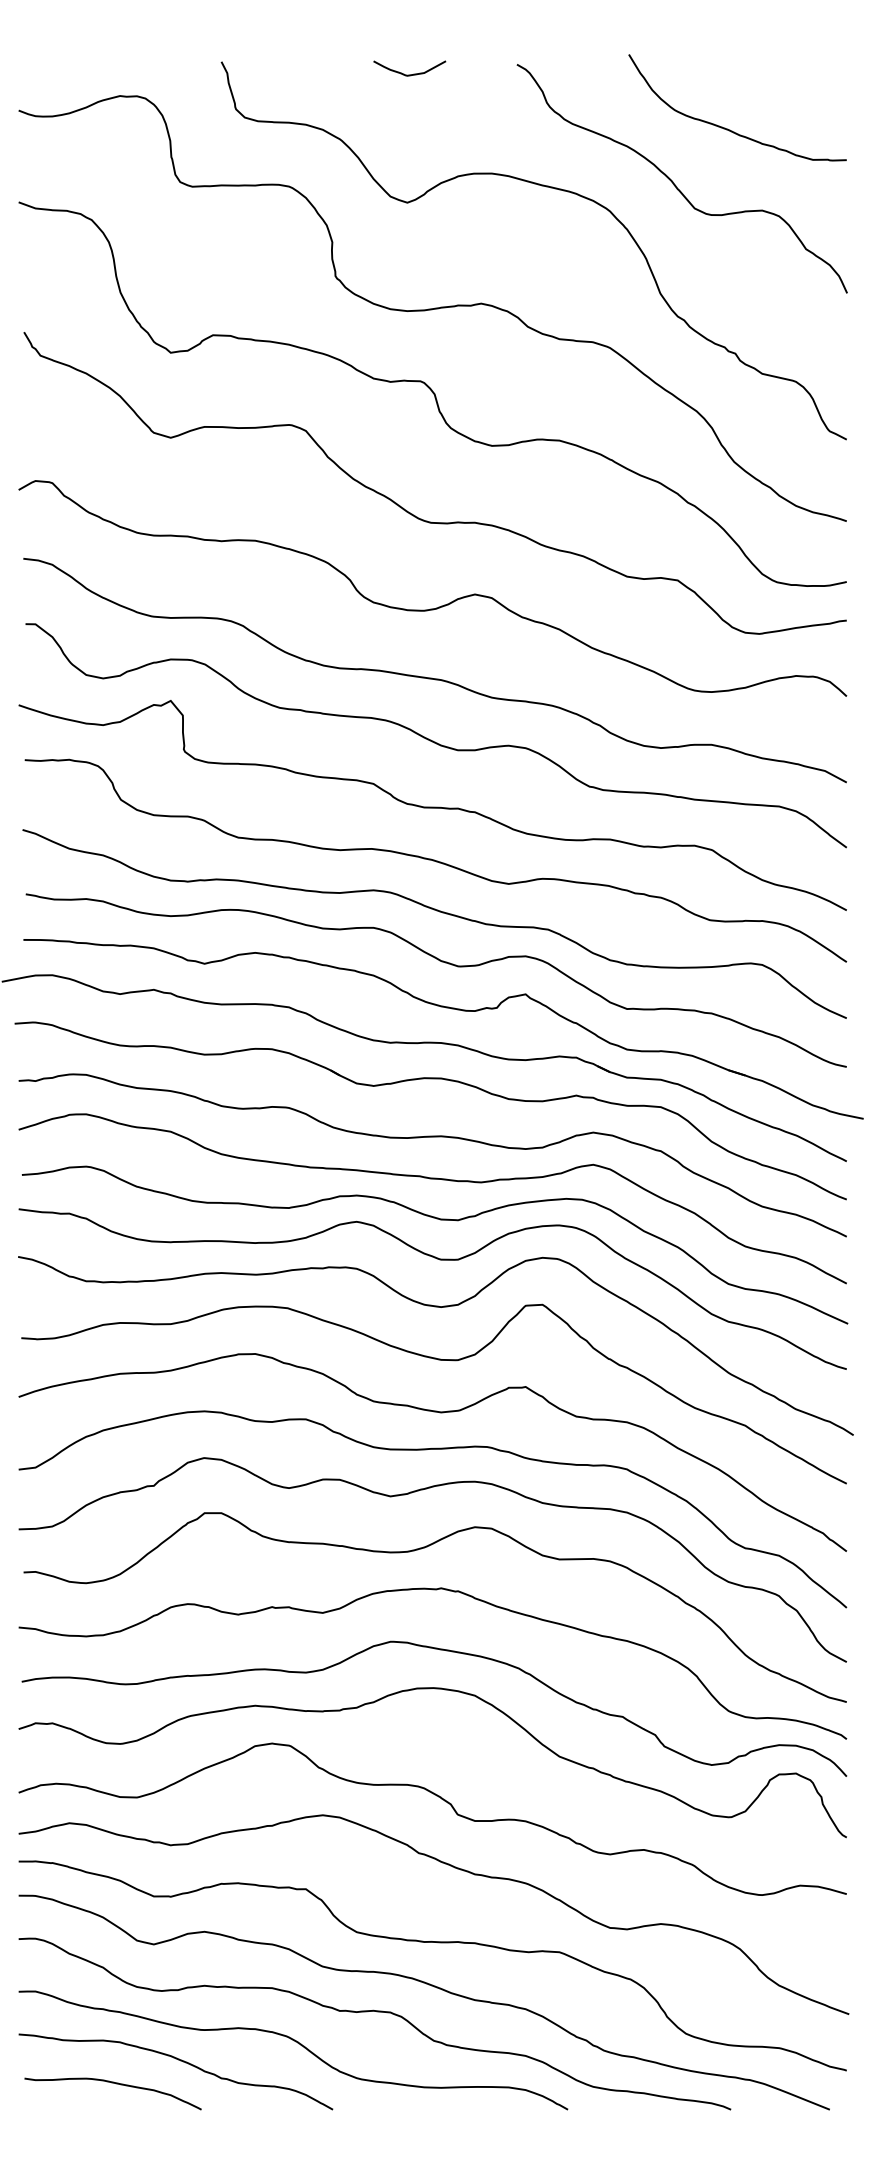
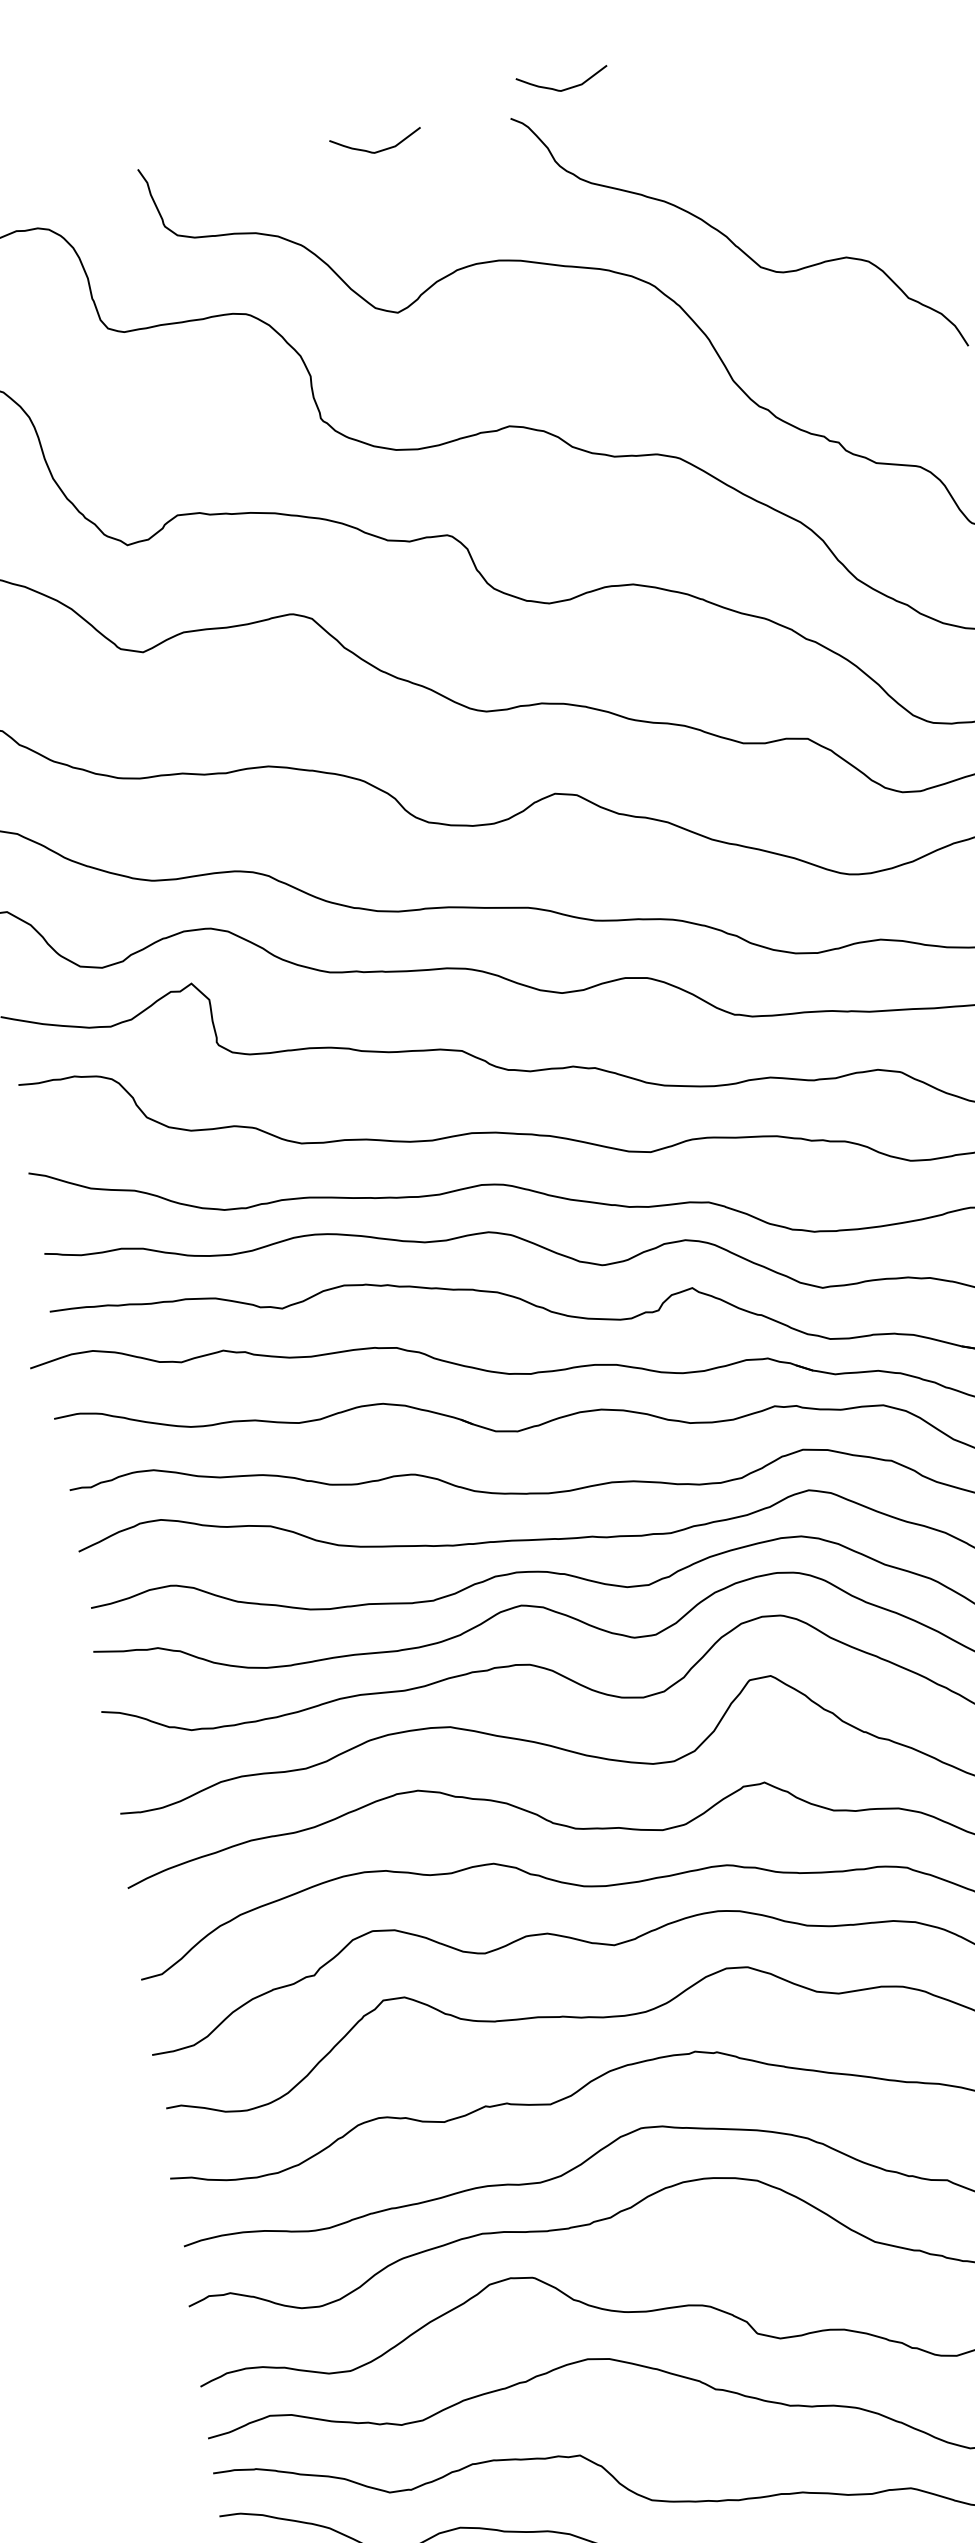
curve: (561, 47) -> (563, 88), added
curve: (730, 129) -> (791, 161), removed

